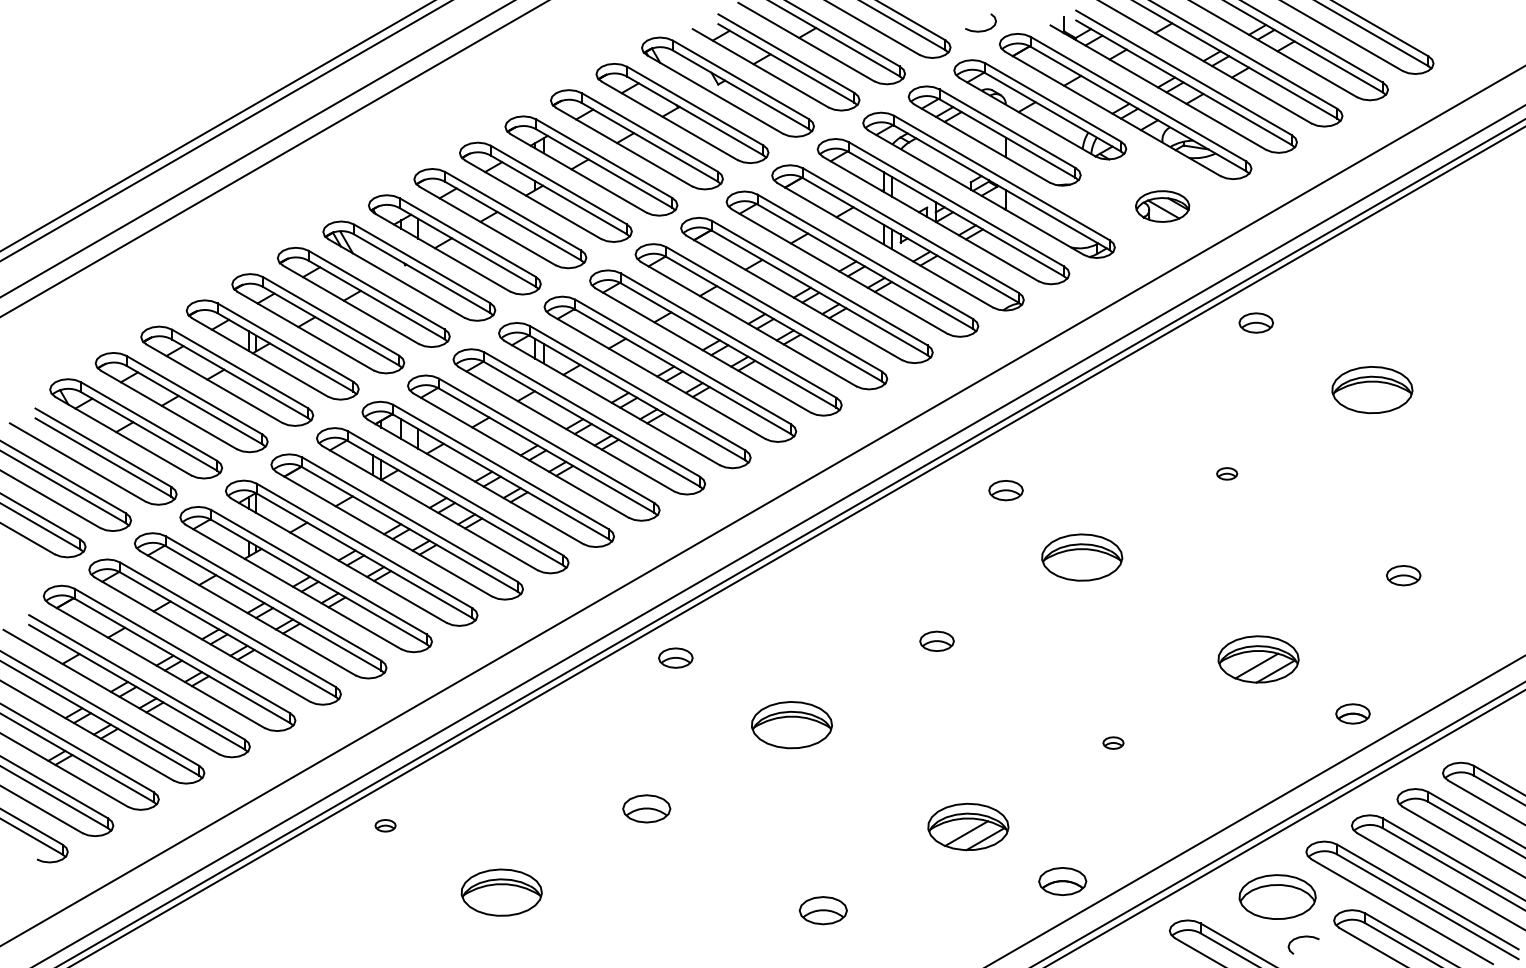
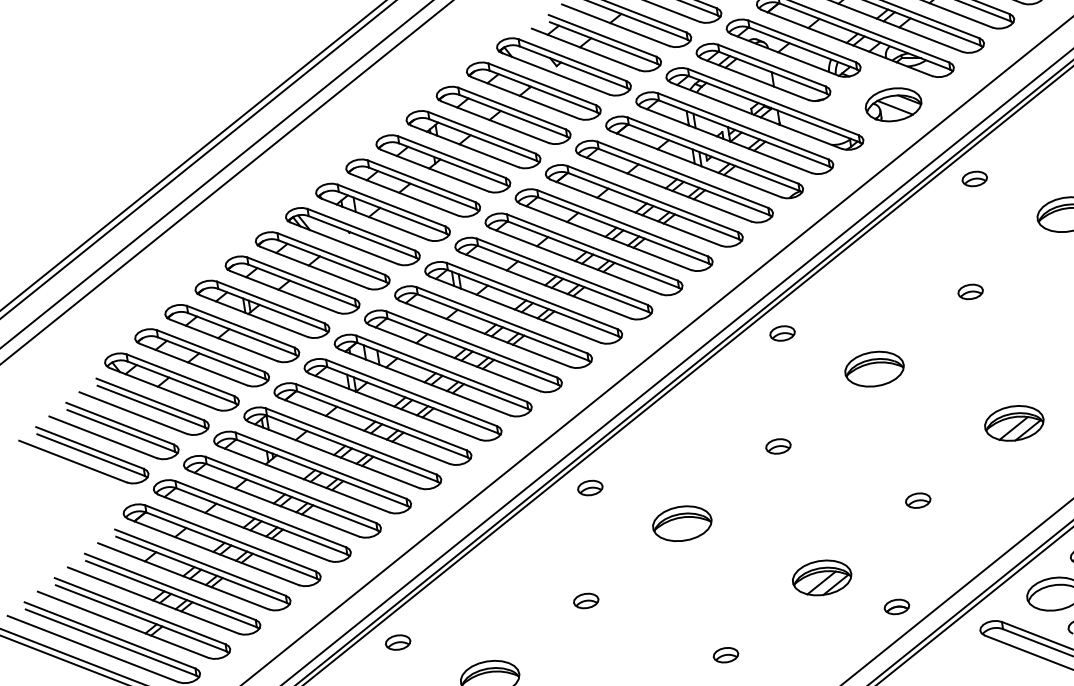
part: (1162, 206) -> (893, 104), size x1.43
part: (1226, 473) -> (970, 291), size x1.67
part: (1005, 490) -> (782, 333), moved
part: (1113, 742) -> (918, 500), size x1.67
part: (646, 808) -> (585, 600), size x0.71
part: (385, 825) -> (398, 642), size x1.67
part: (1062, 881) -> (896, 606), size x0.71
part: (822, 910) -> (725, 655), size x0.71

